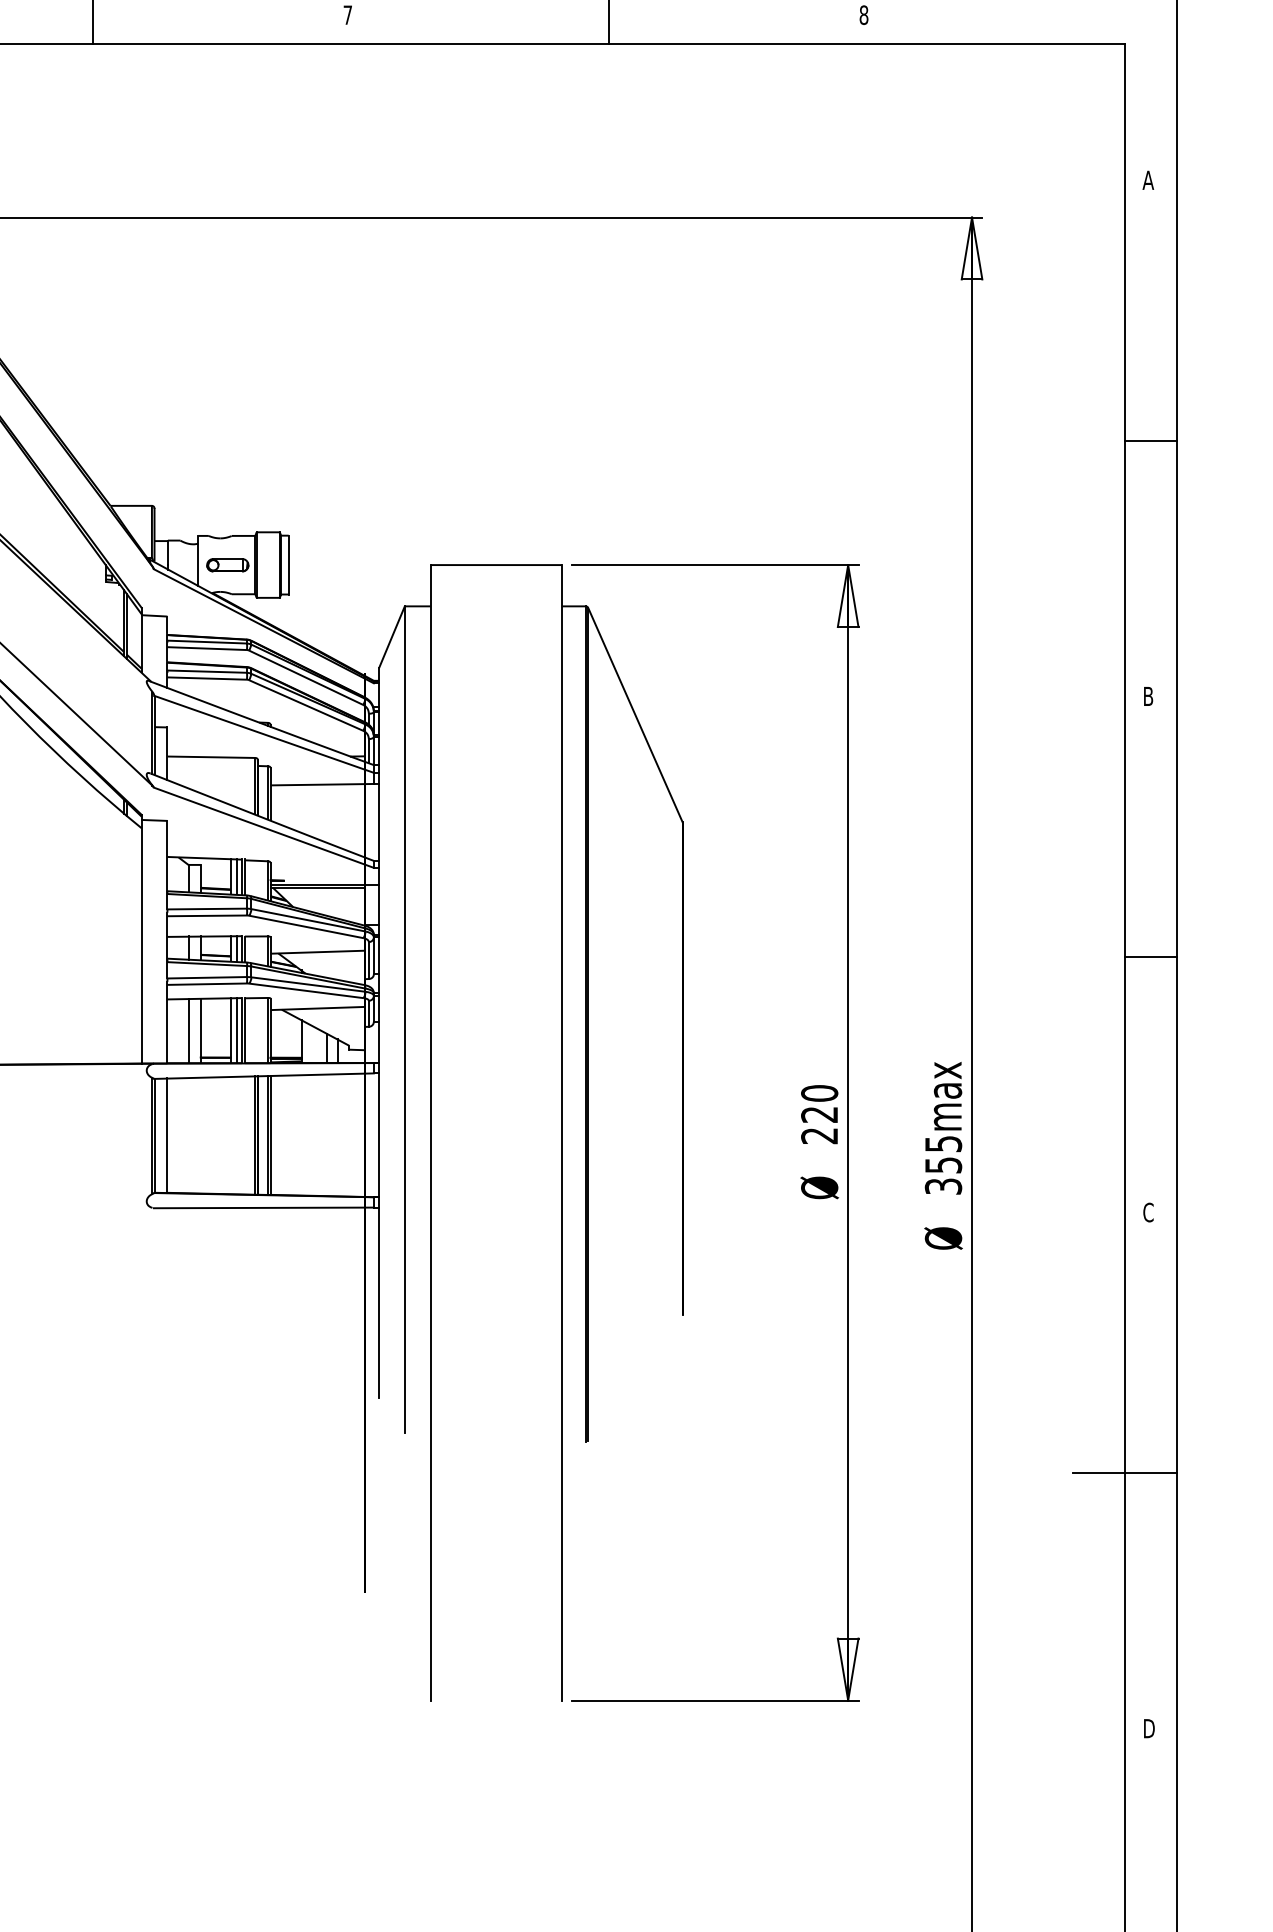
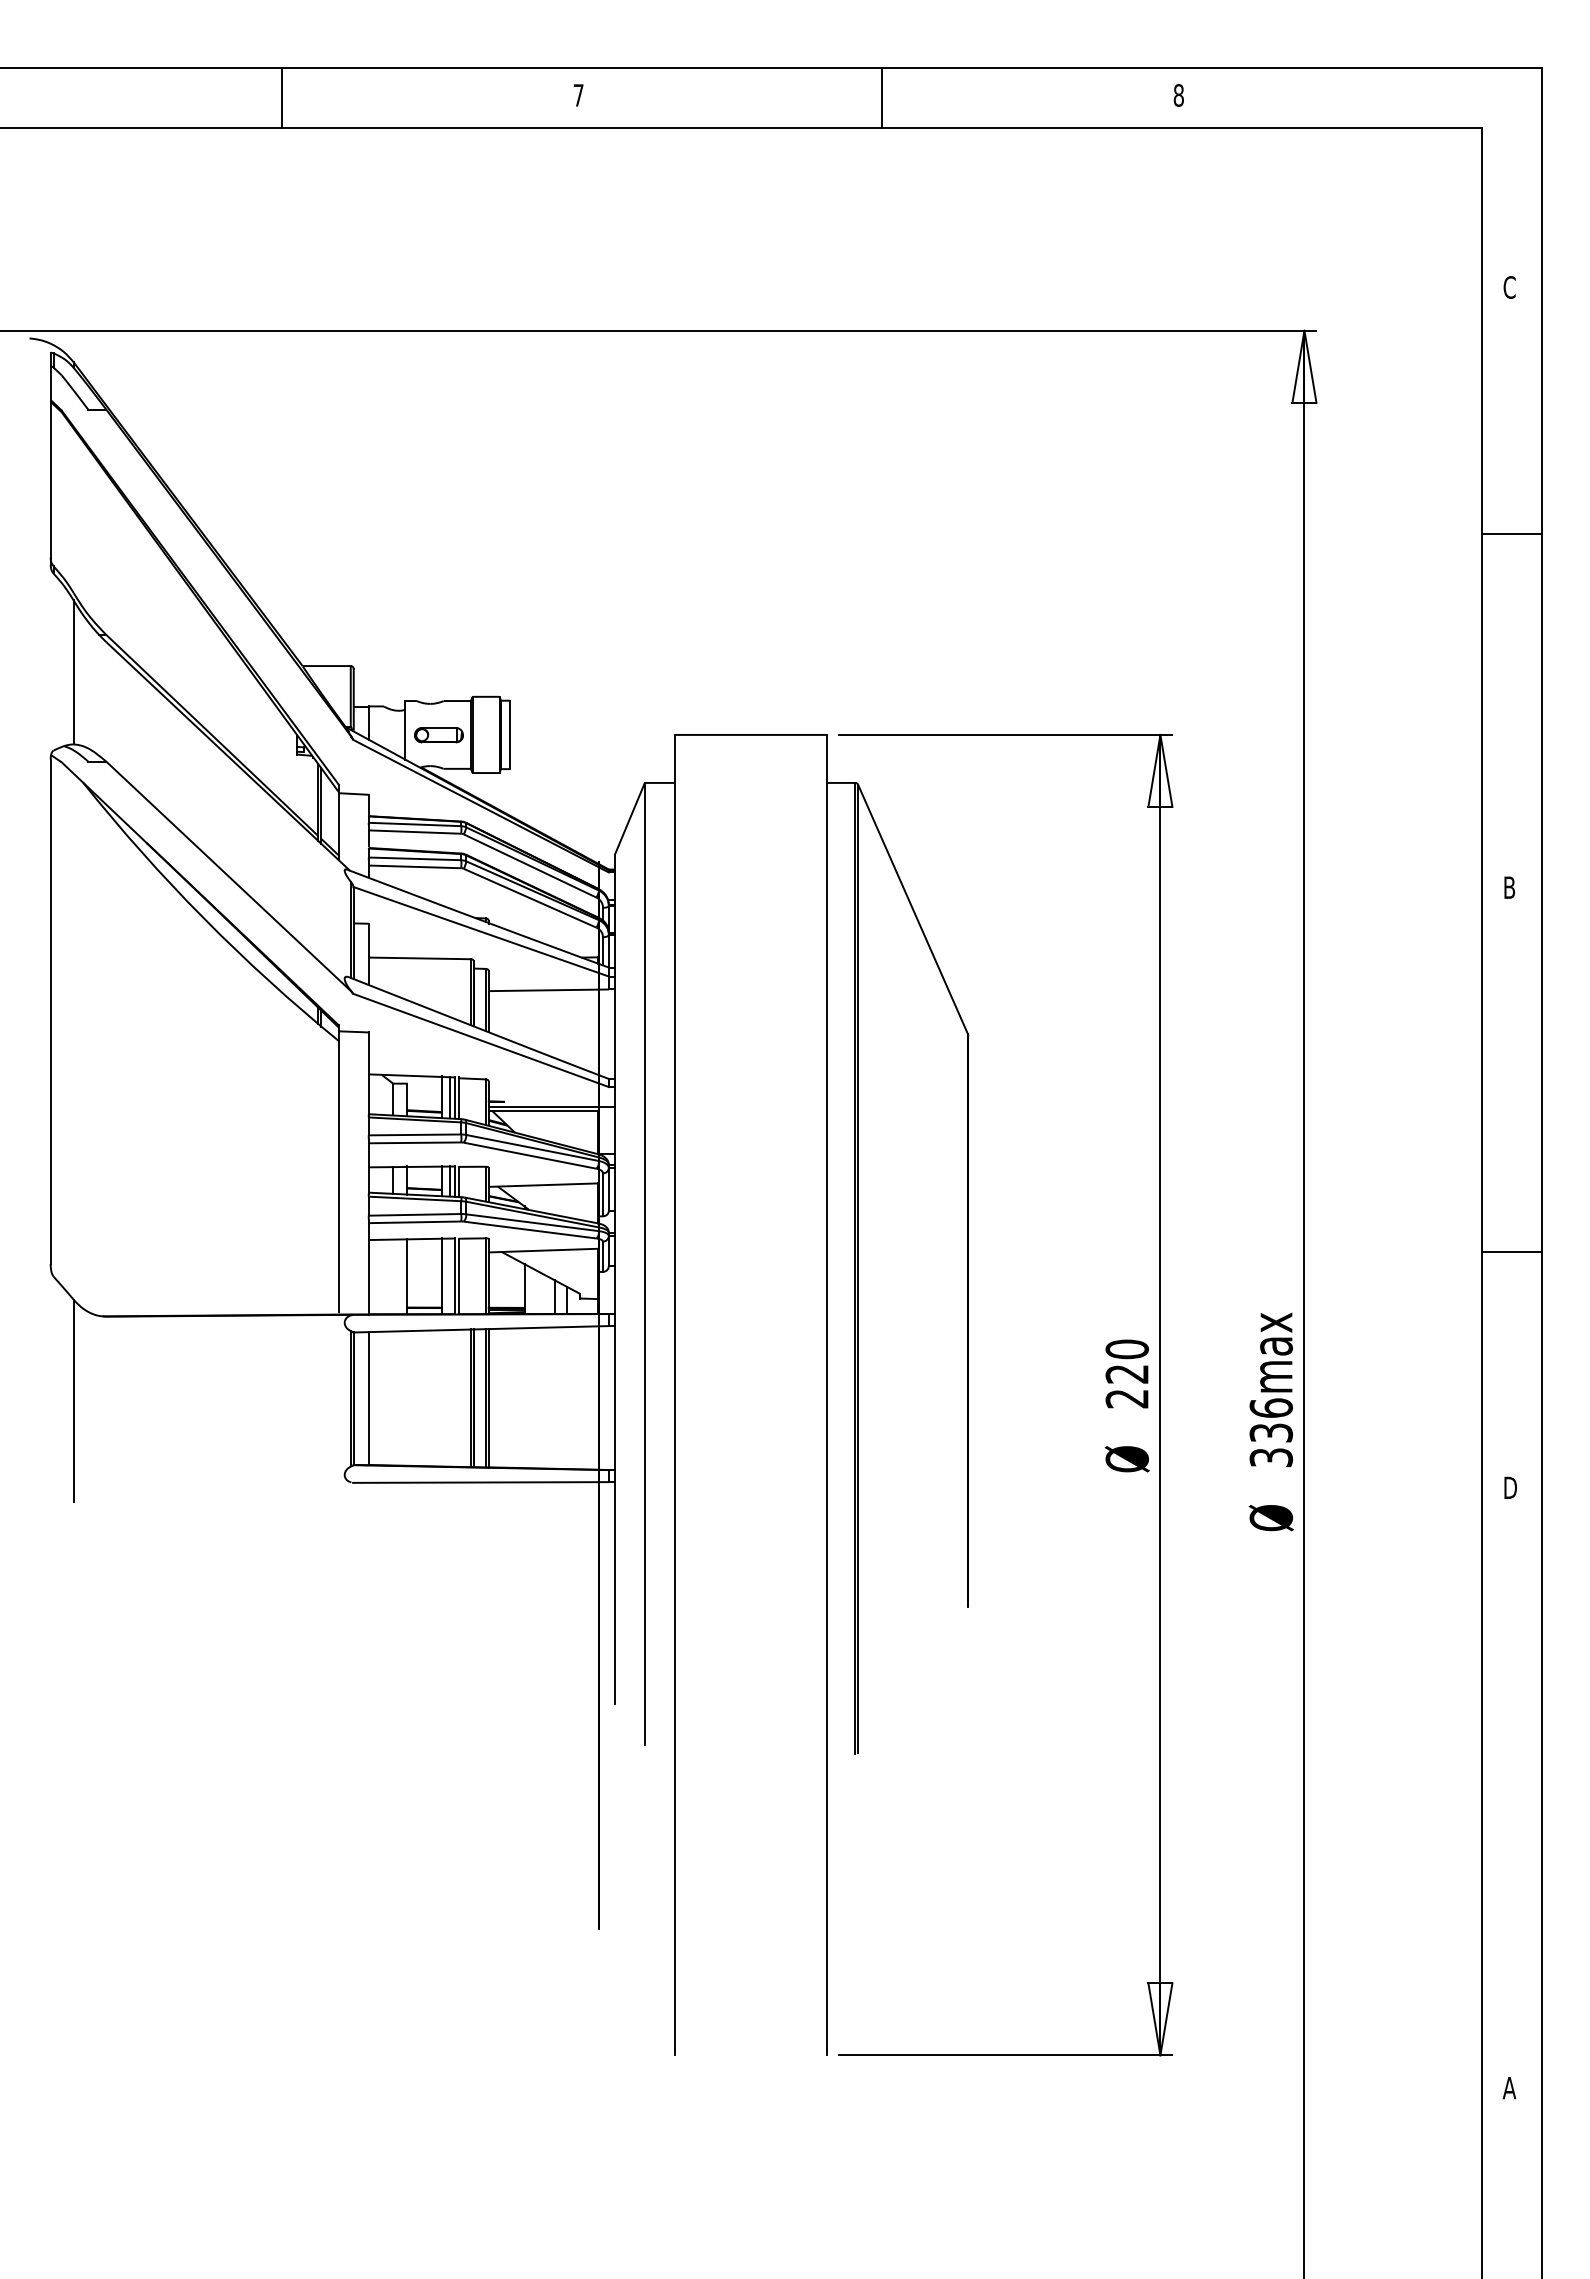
text: (1148, 180) -> (1509, 287), A -> C
line: (1150, 440) -> (1512, 533), moved
line: (1150, 956) -> (1512, 1251), moved
line: (188, 1030) -> (393, 1276), removed
line: (237, 1030) -> (450, 1276), removed
text: (943, 1153) -> (1271, 1419), 355max -> 336max
text: (1148, 1212) -> (1509, 1487), C -> D
line: (1125, 1472) -> (1482, 1790), removed
text: (1148, 1729) -> (1509, 2088), D -> A

